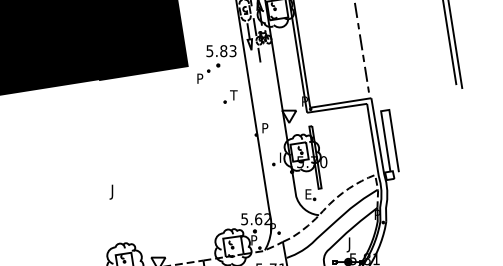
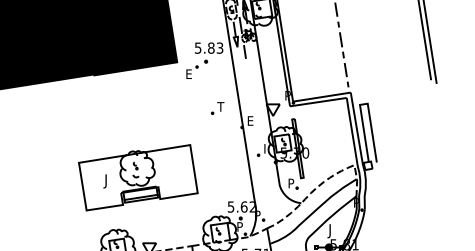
text: (200, 77) -> (189, 73), P -> E
part: (230, 97) -> (217, 108), moved
text: (266, 127) -> (251, 120), P -> E
part: (146, 188) -> (138, 177), added
text: (308, 194) -> (291, 183), E -> P

